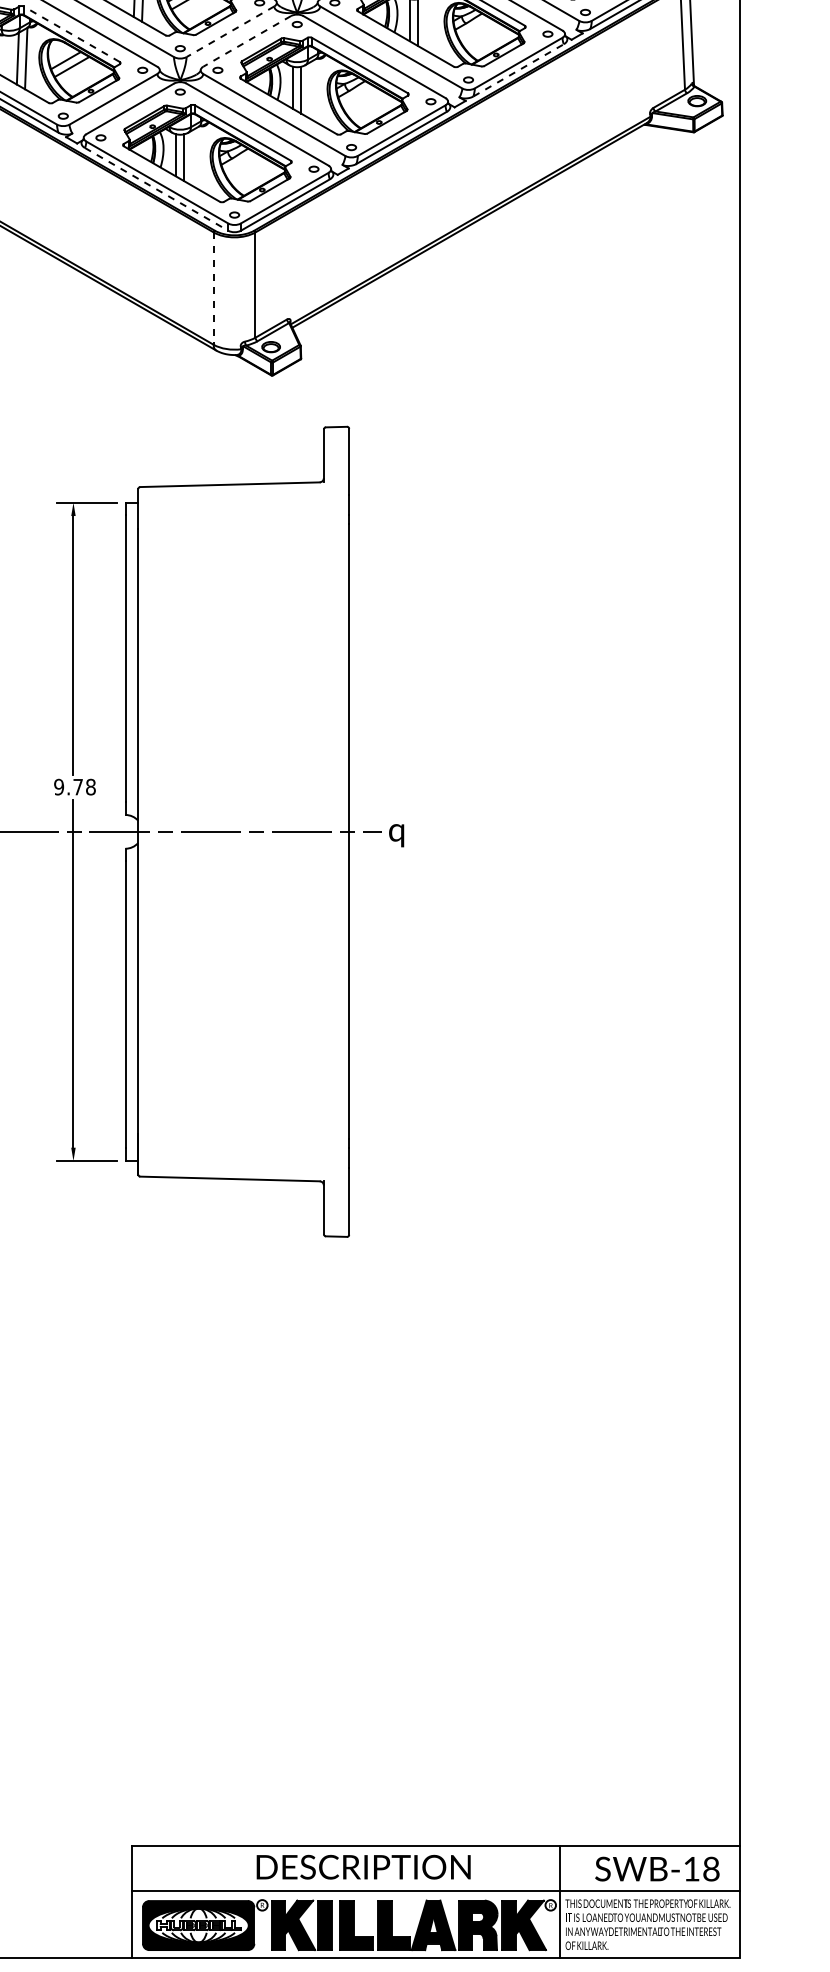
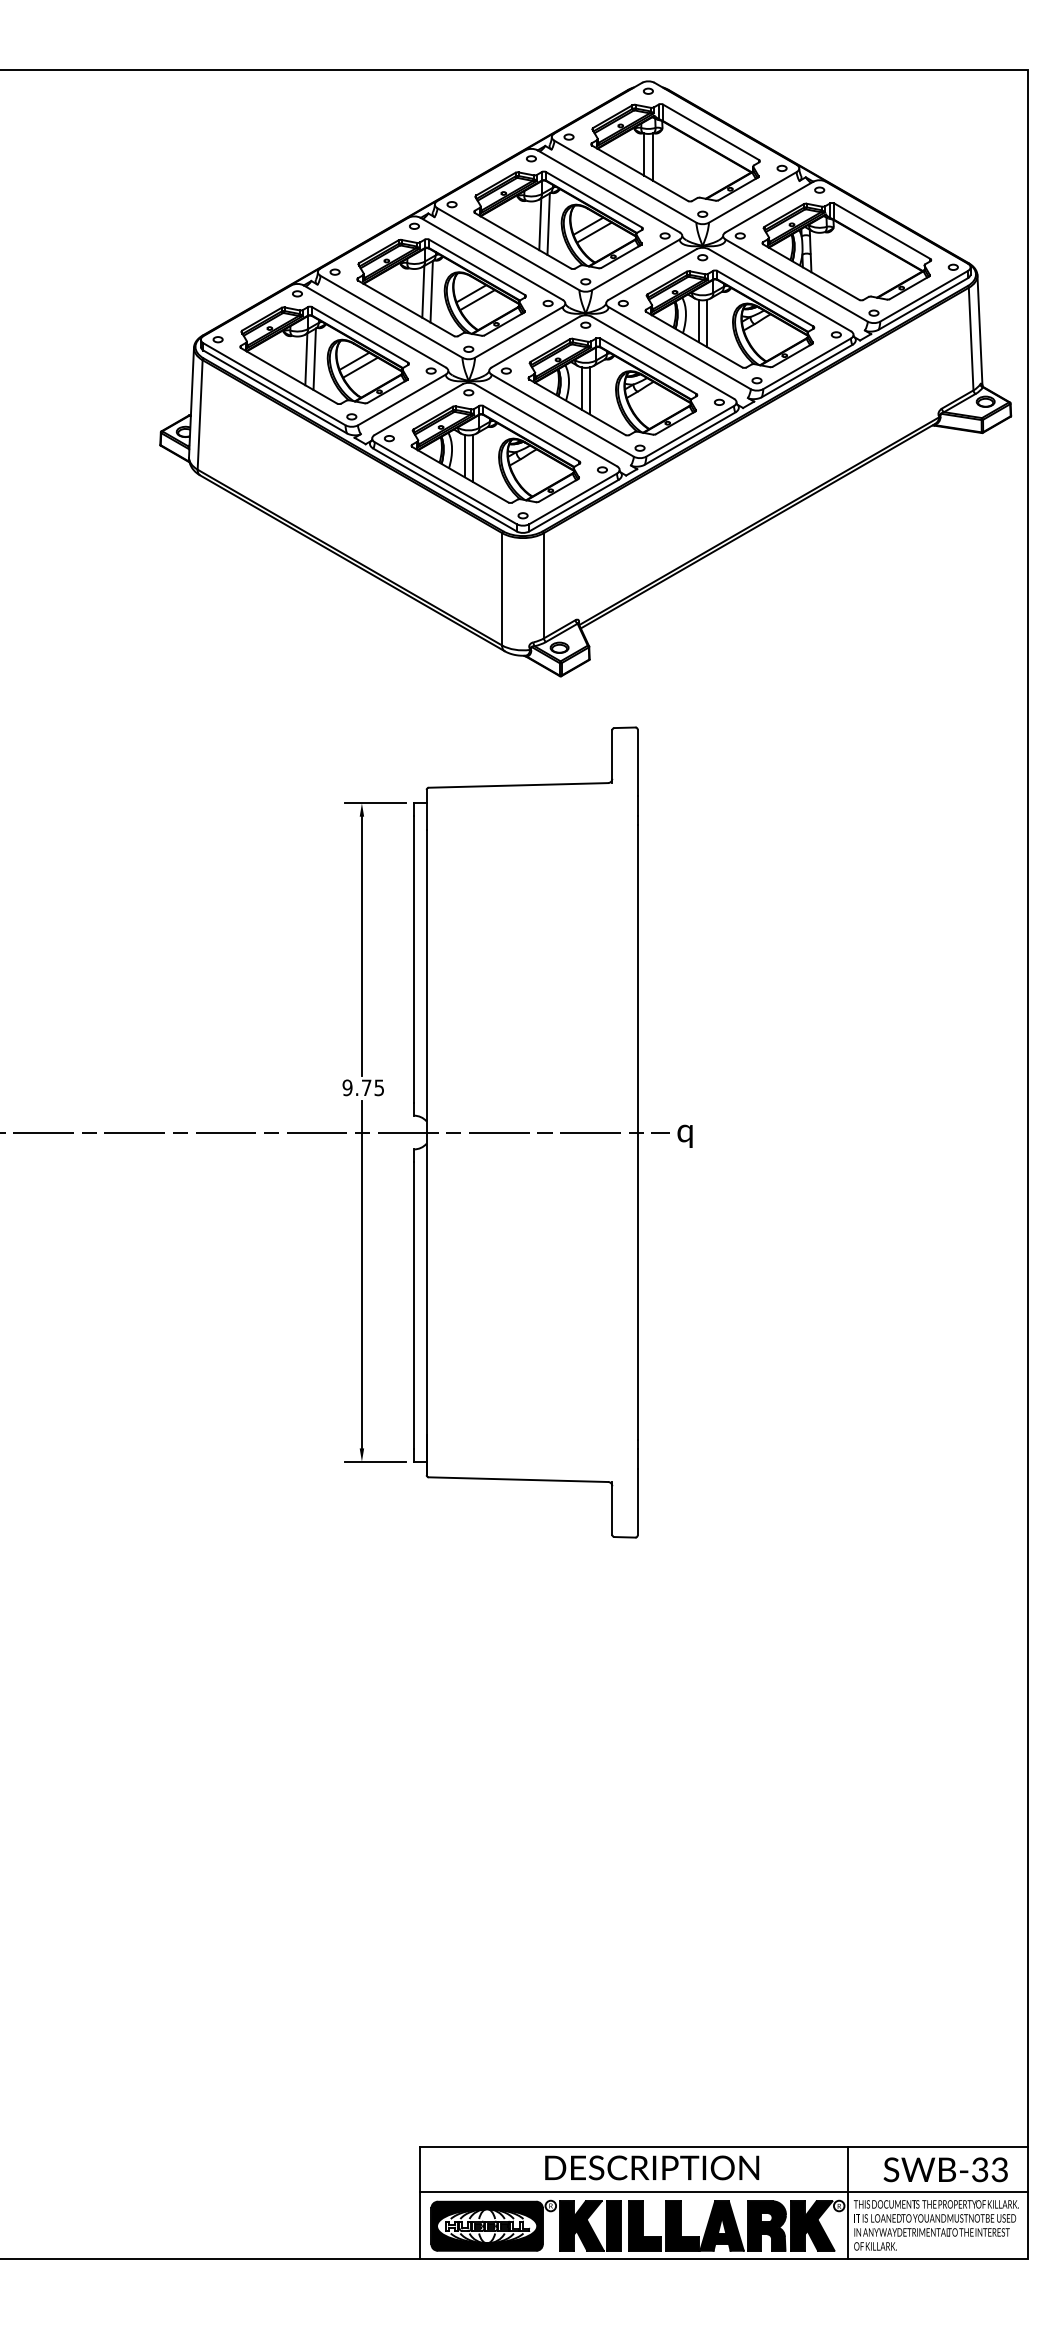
line: (230, 31) -> (518, 332), dashed -> solid
line: (71, 33) -> (359, 334), dashed -> solid
line: (247, 41) -> (535, 342), dashed -> solid
line: (519, 69) -> (807, 370), dashed -> solid
line: (157, 189) -> (445, 490), dashed -> solid
line: (214, 288) -> (502, 589), dashed -> solid
text: (91, 786) -> (379, 1087), 9.78 -> 9.75
text: (702, 1868) -> (990, 2169), SWB-18 -> SWB-33

